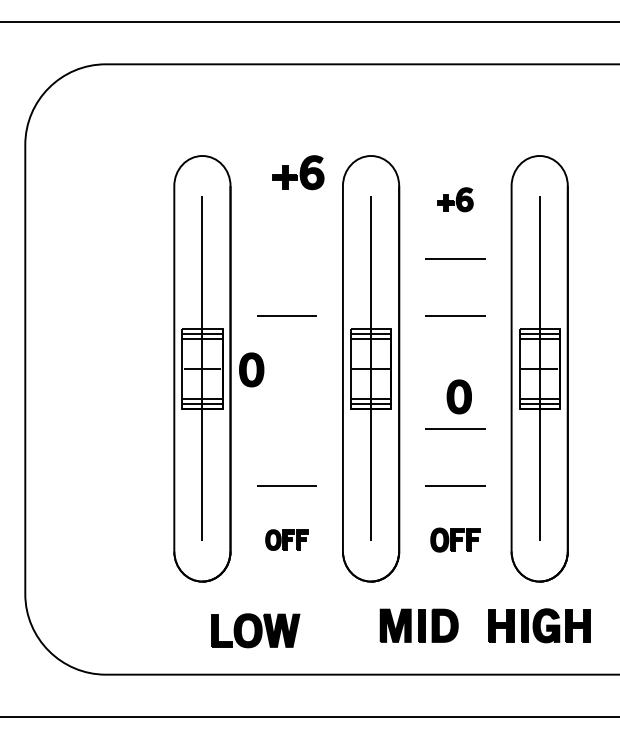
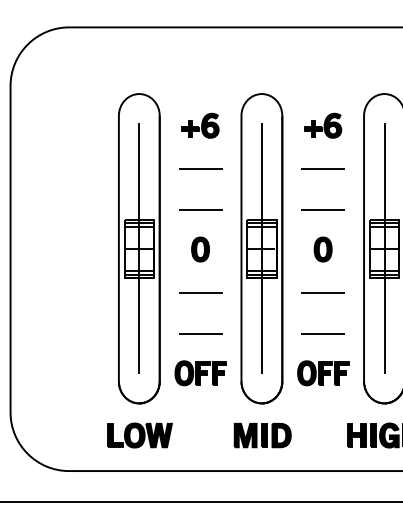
part: (298, 172) -> (200, 125), moved
part: (455, 199) -> (323, 125), size x1.43
line: (286, 258) -> (200, 168), added
part: (251, 369) -> (200, 249), moved
part: (458, 396) -> (322, 249), moved
line: (286, 428) -> (200, 292), added
part: (286, 539) -> (200, 372), size x1.67
part: (455, 539) -> (323, 372), size x1.43
part: (418, 625) -> (262, 435), moved
part: (255, 630) -> (140, 435), moved

